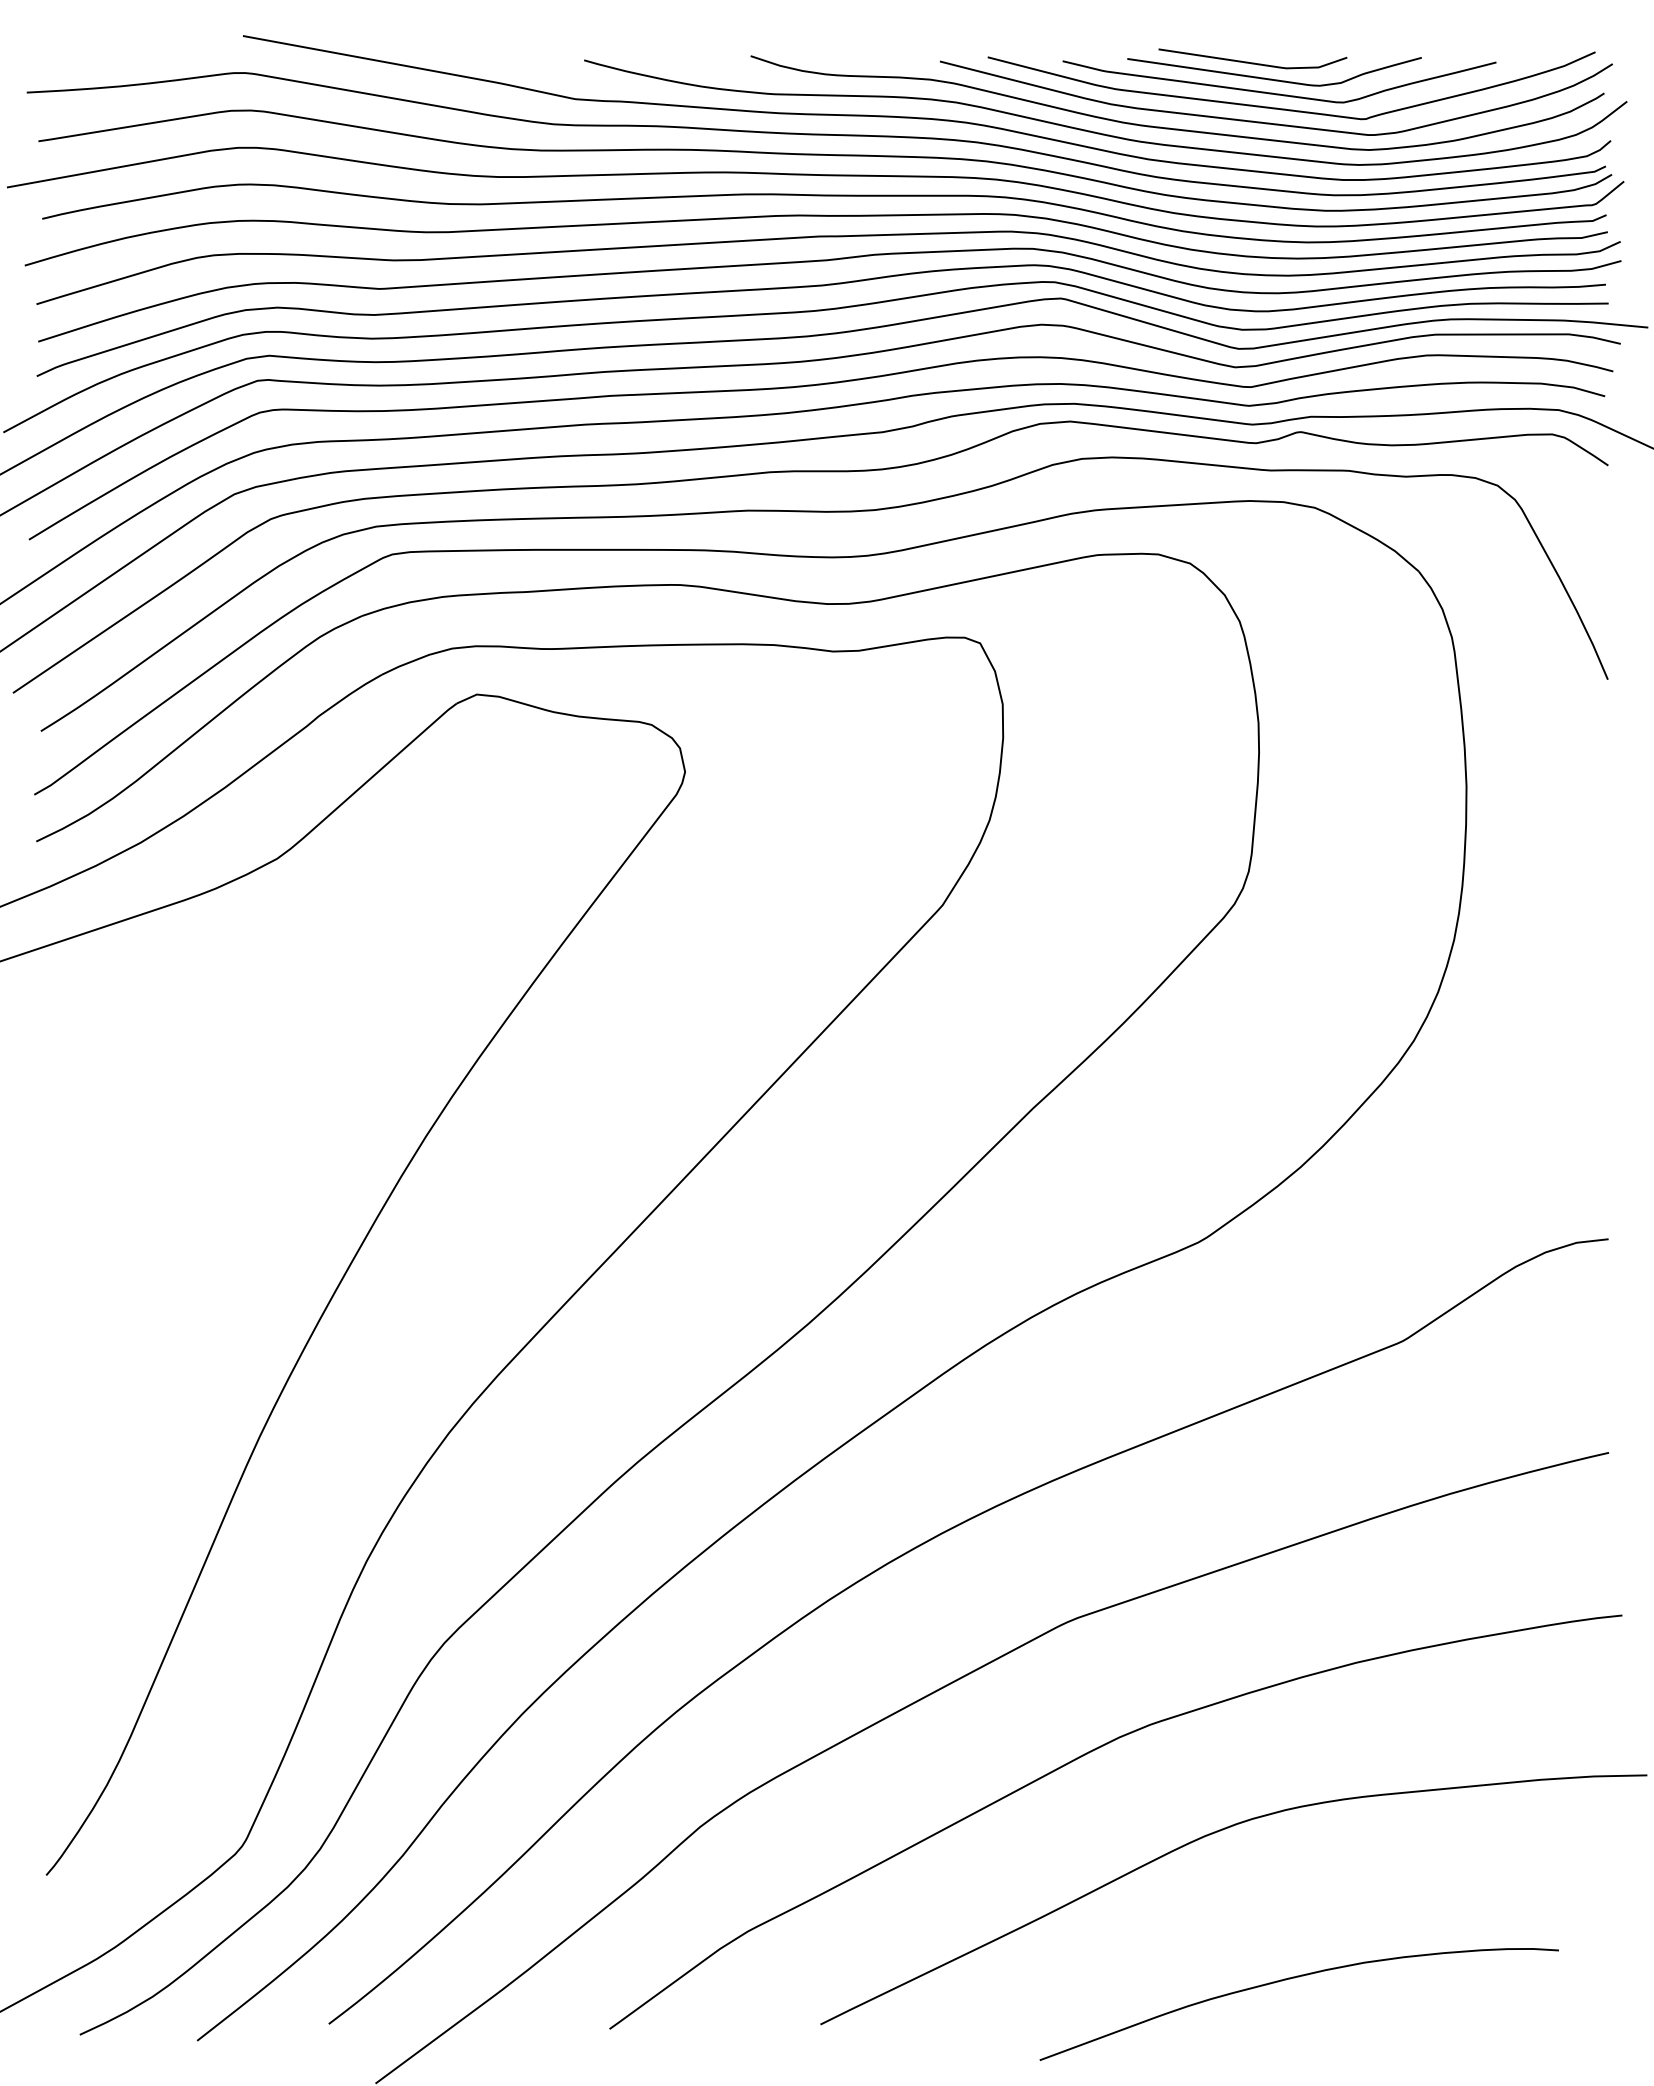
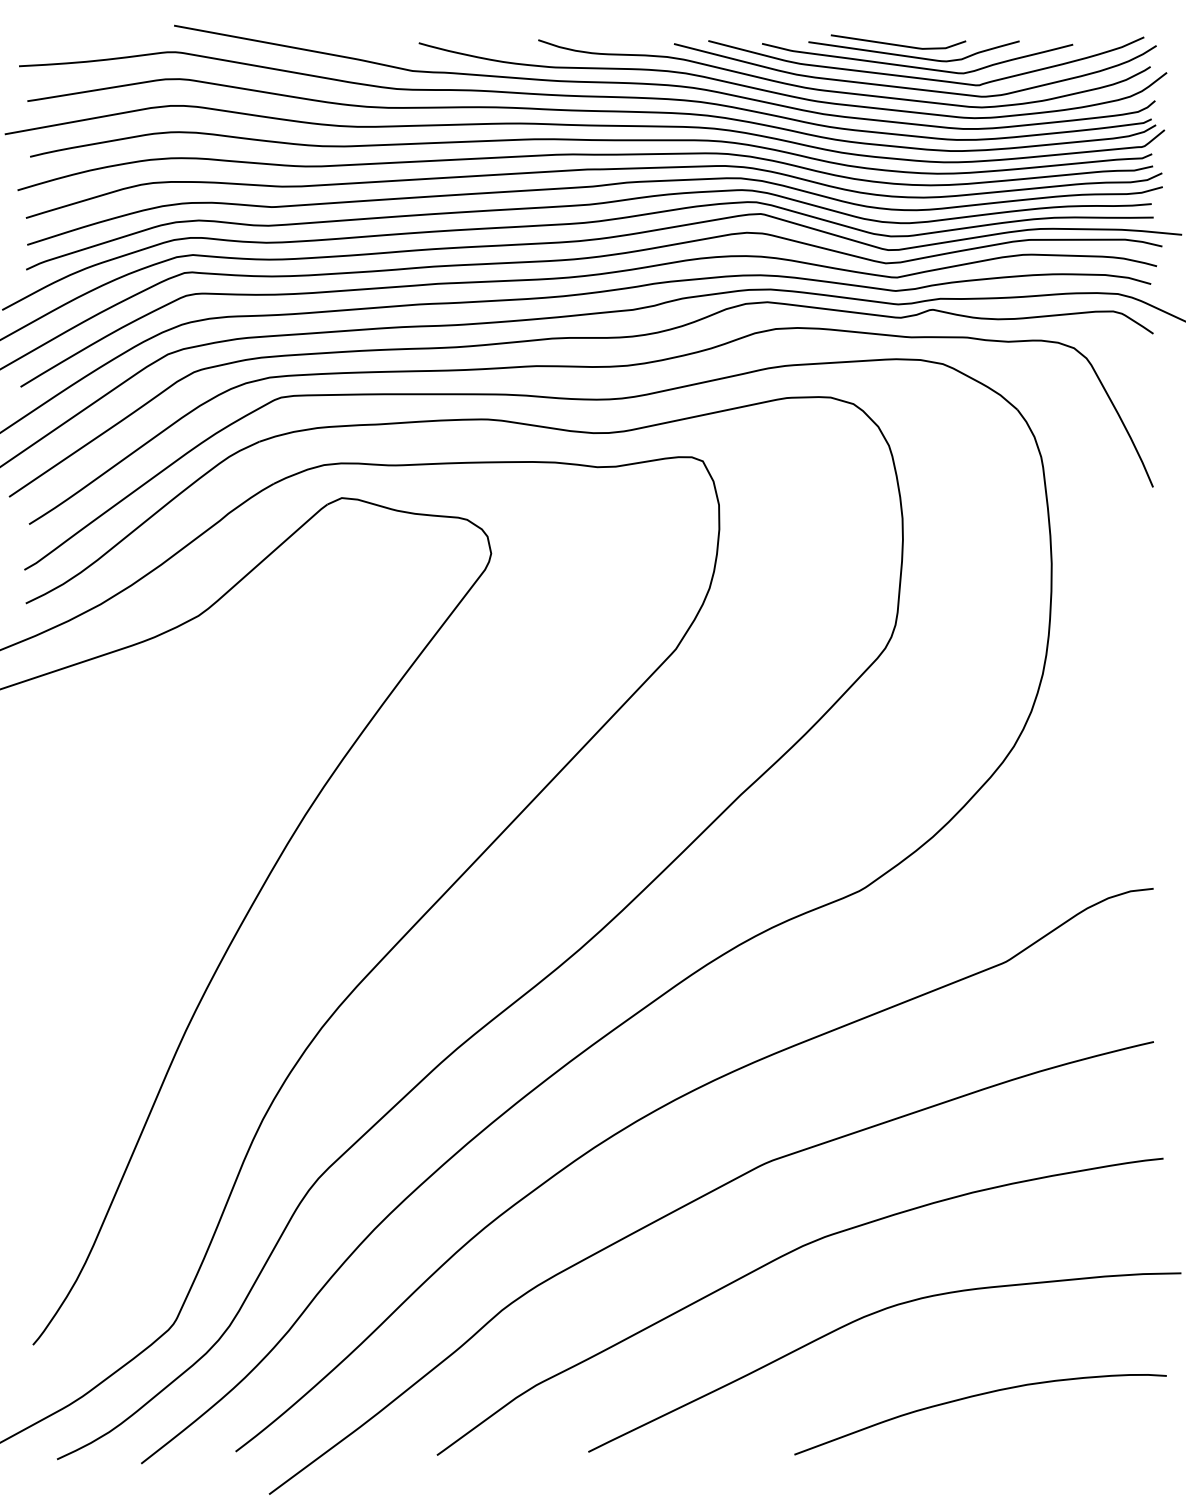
curve: (1290, 1979) -> (974, 1396), moved

